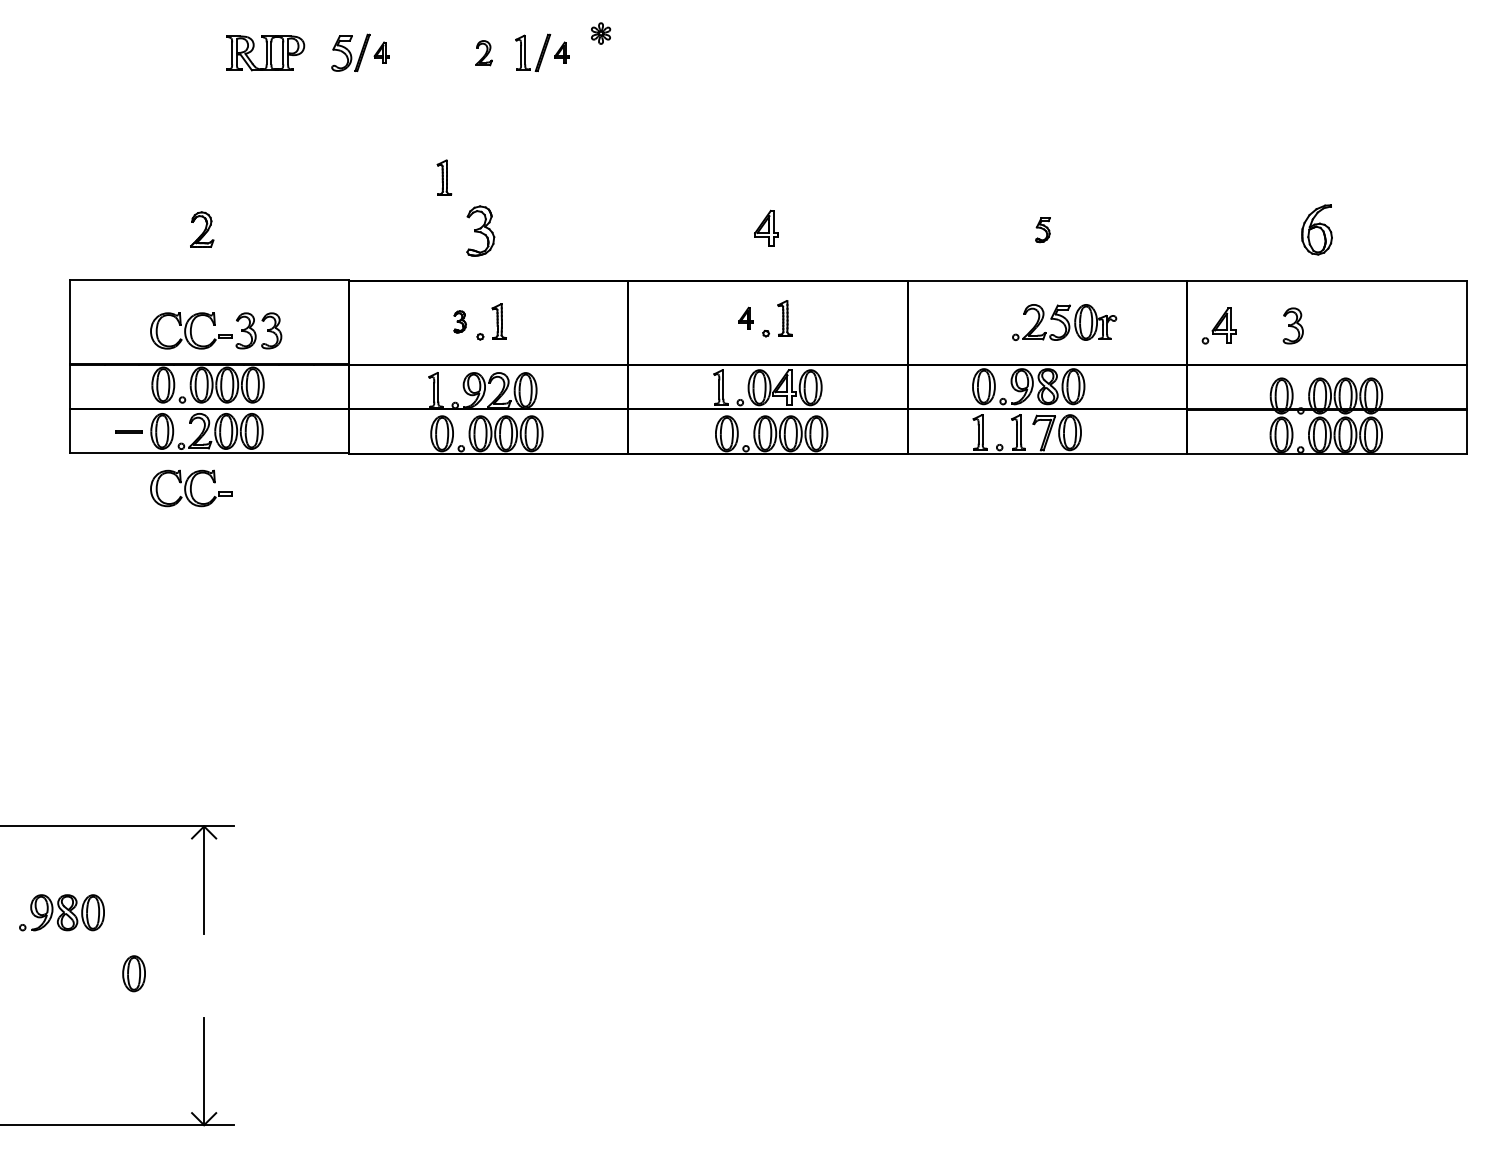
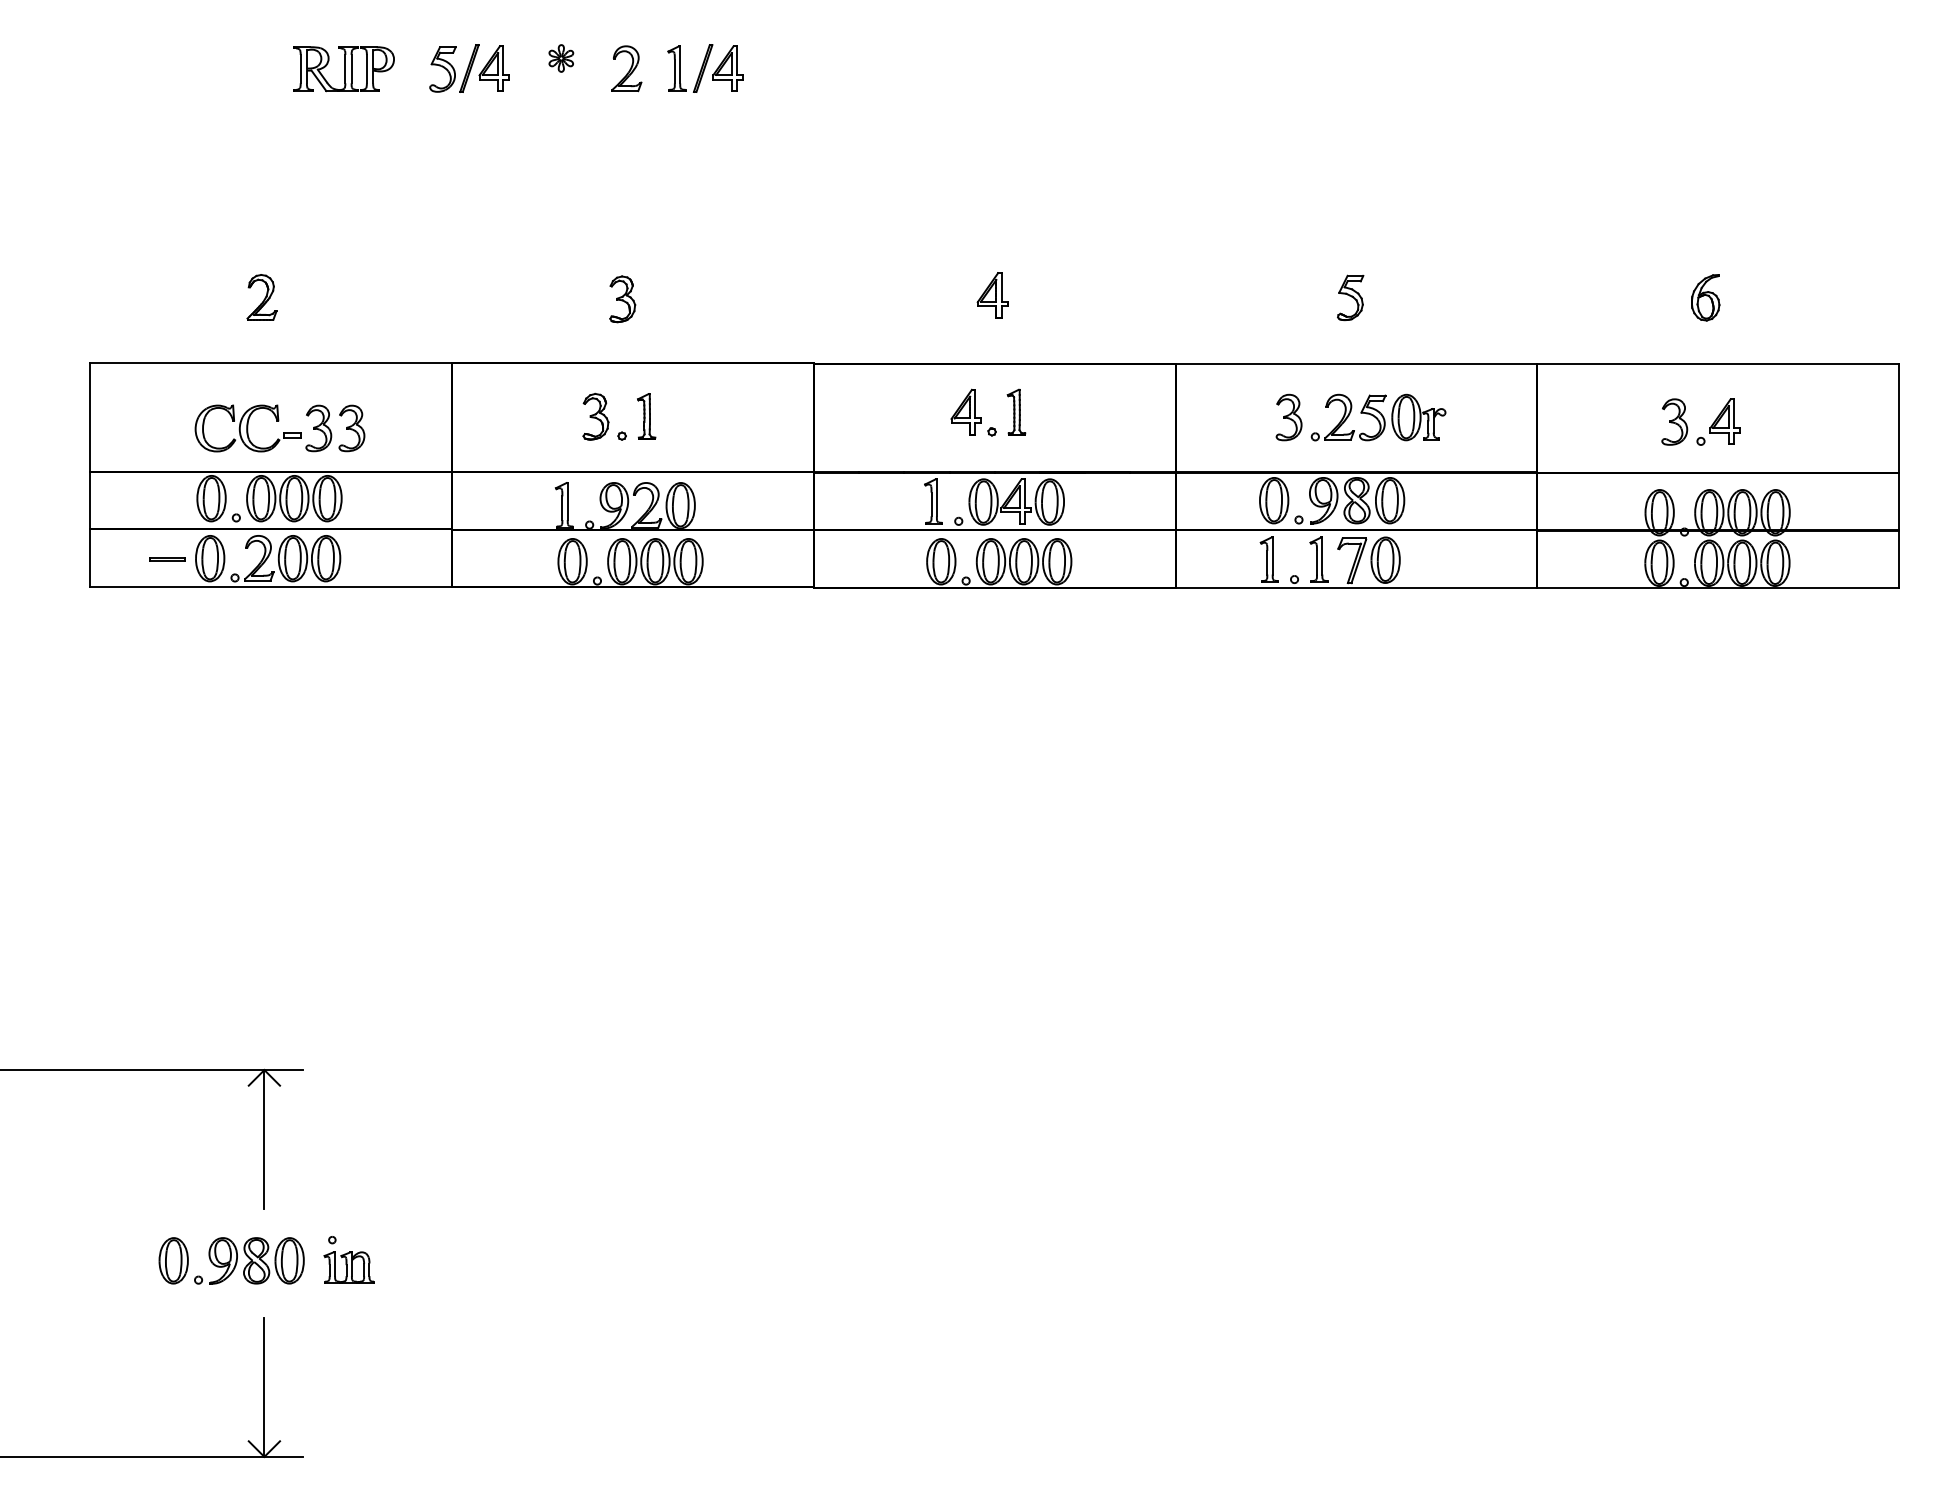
part: (601, 33) -> (561, 58), moved
part: (381, 52) -> (493, 68), size x1.67
part: (483, 52) -> (626, 68), size x1.43
part: (561, 52) -> (727, 68), size x1.67
part: (444, 178) -> (575, 230), removed
part: (1042, 229) -> (1350, 297), size x1.43
part: (1317, 229) -> (1705, 297), size x0.71
part: (480, 231) -> (622, 299), size x0.71
part: (745, 317) -> (965, 411), size x1.67
part: (459, 321) -> (595, 416), size x1.67
part: (995, 322) -> (1288, 417), added
part: (1218, 325) -> (1718, 421), moved
part: (191, 488) -> (247, 632), removed
part: (62, 912) -> (249, 1260), moved
part: (269, 972) -> (348, 1259), added

